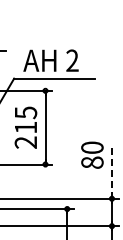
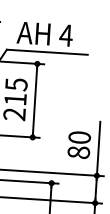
text: (72, 60) -> (66, 35), 2 -> 4
text: (92, 154) -> (79, 144), moved
line: (111, 171) -> (98, 148), dashed -> solid

